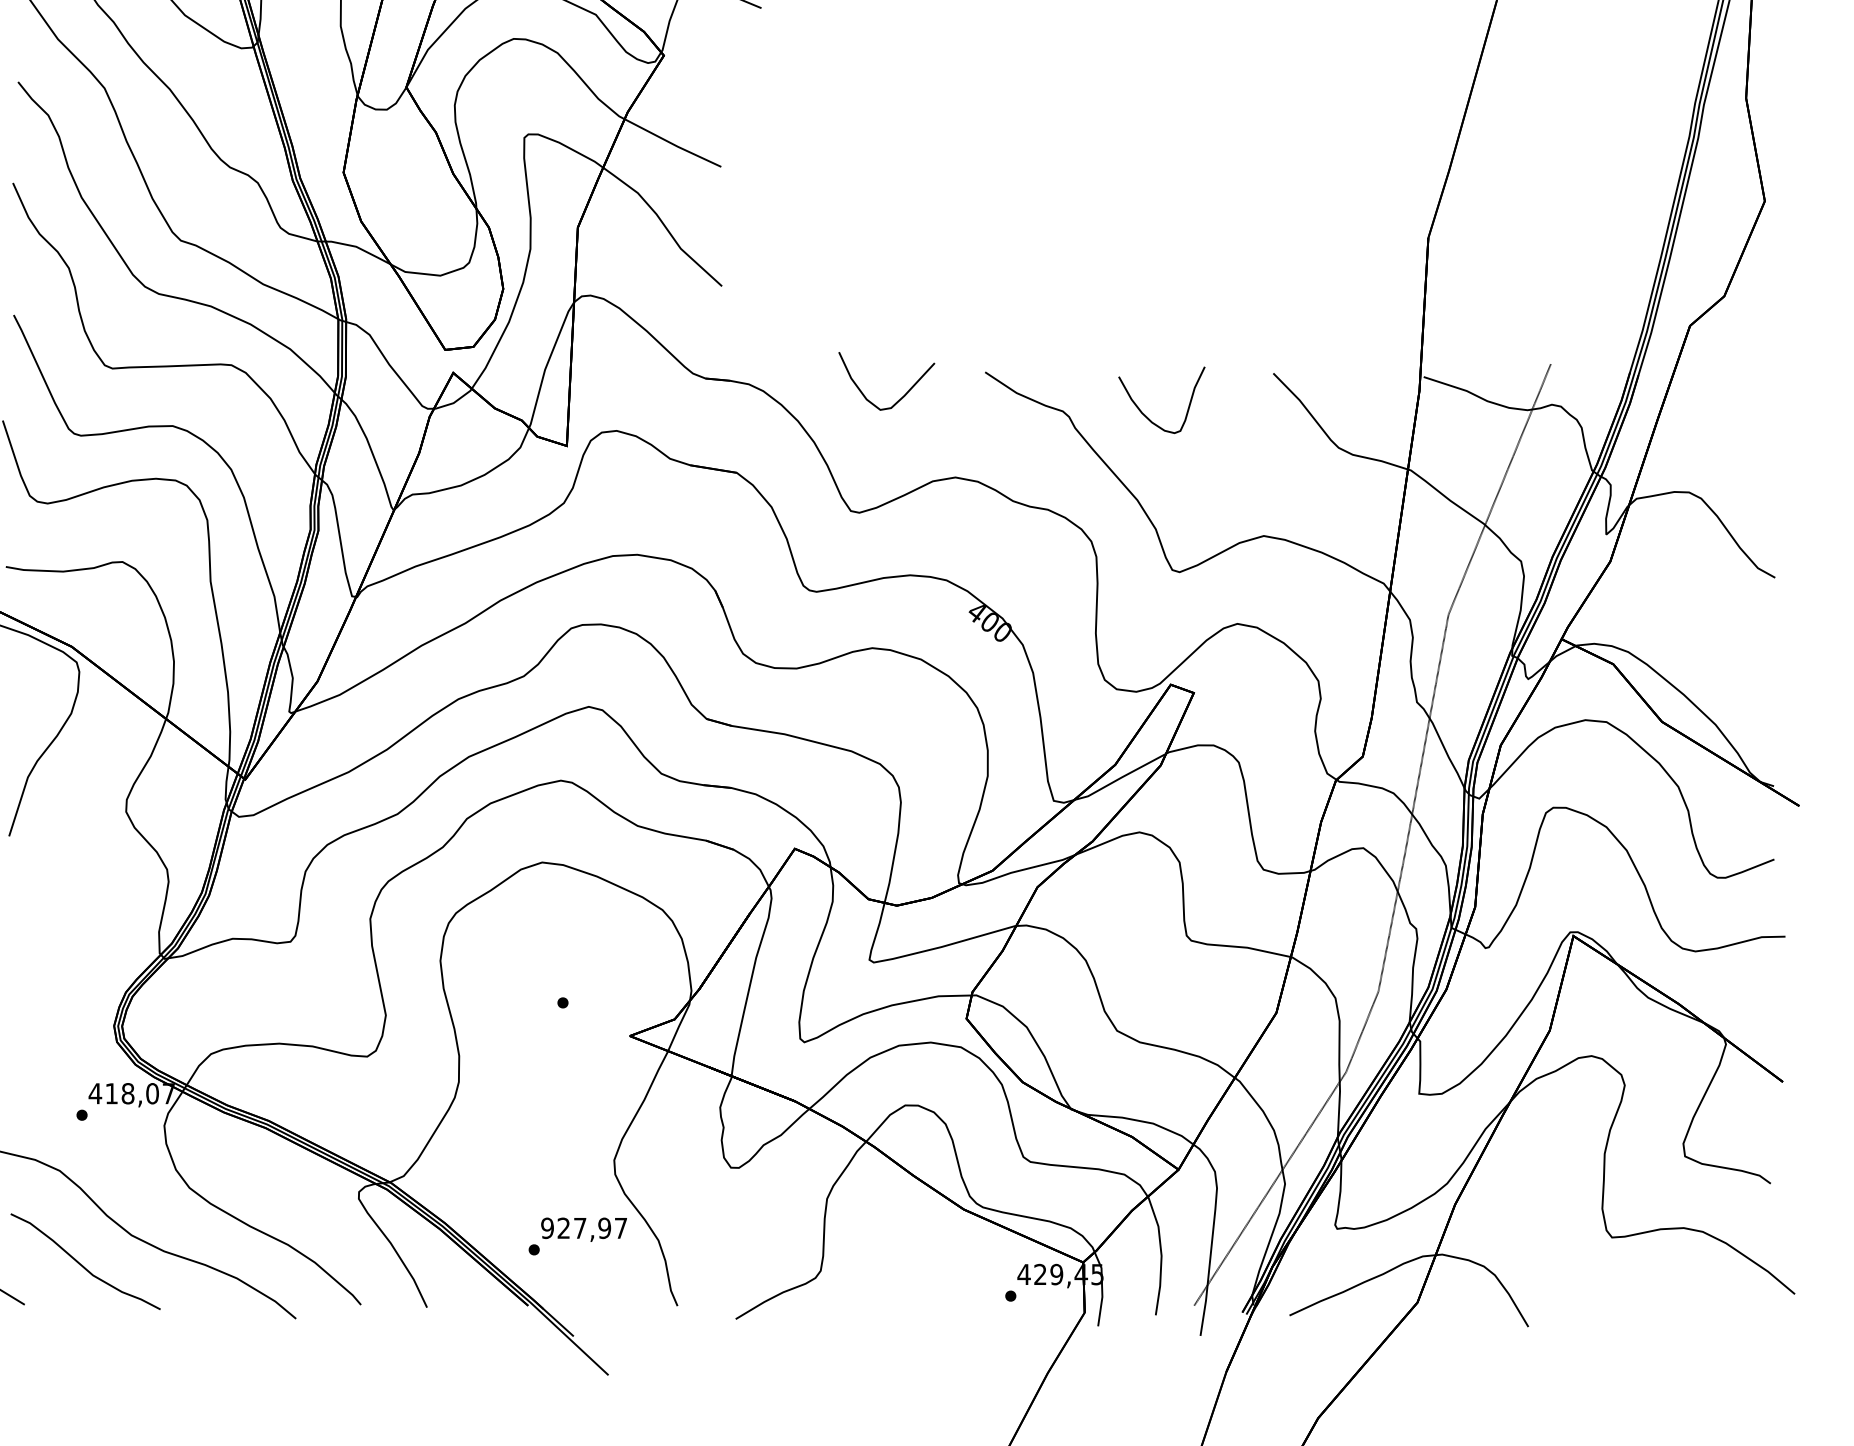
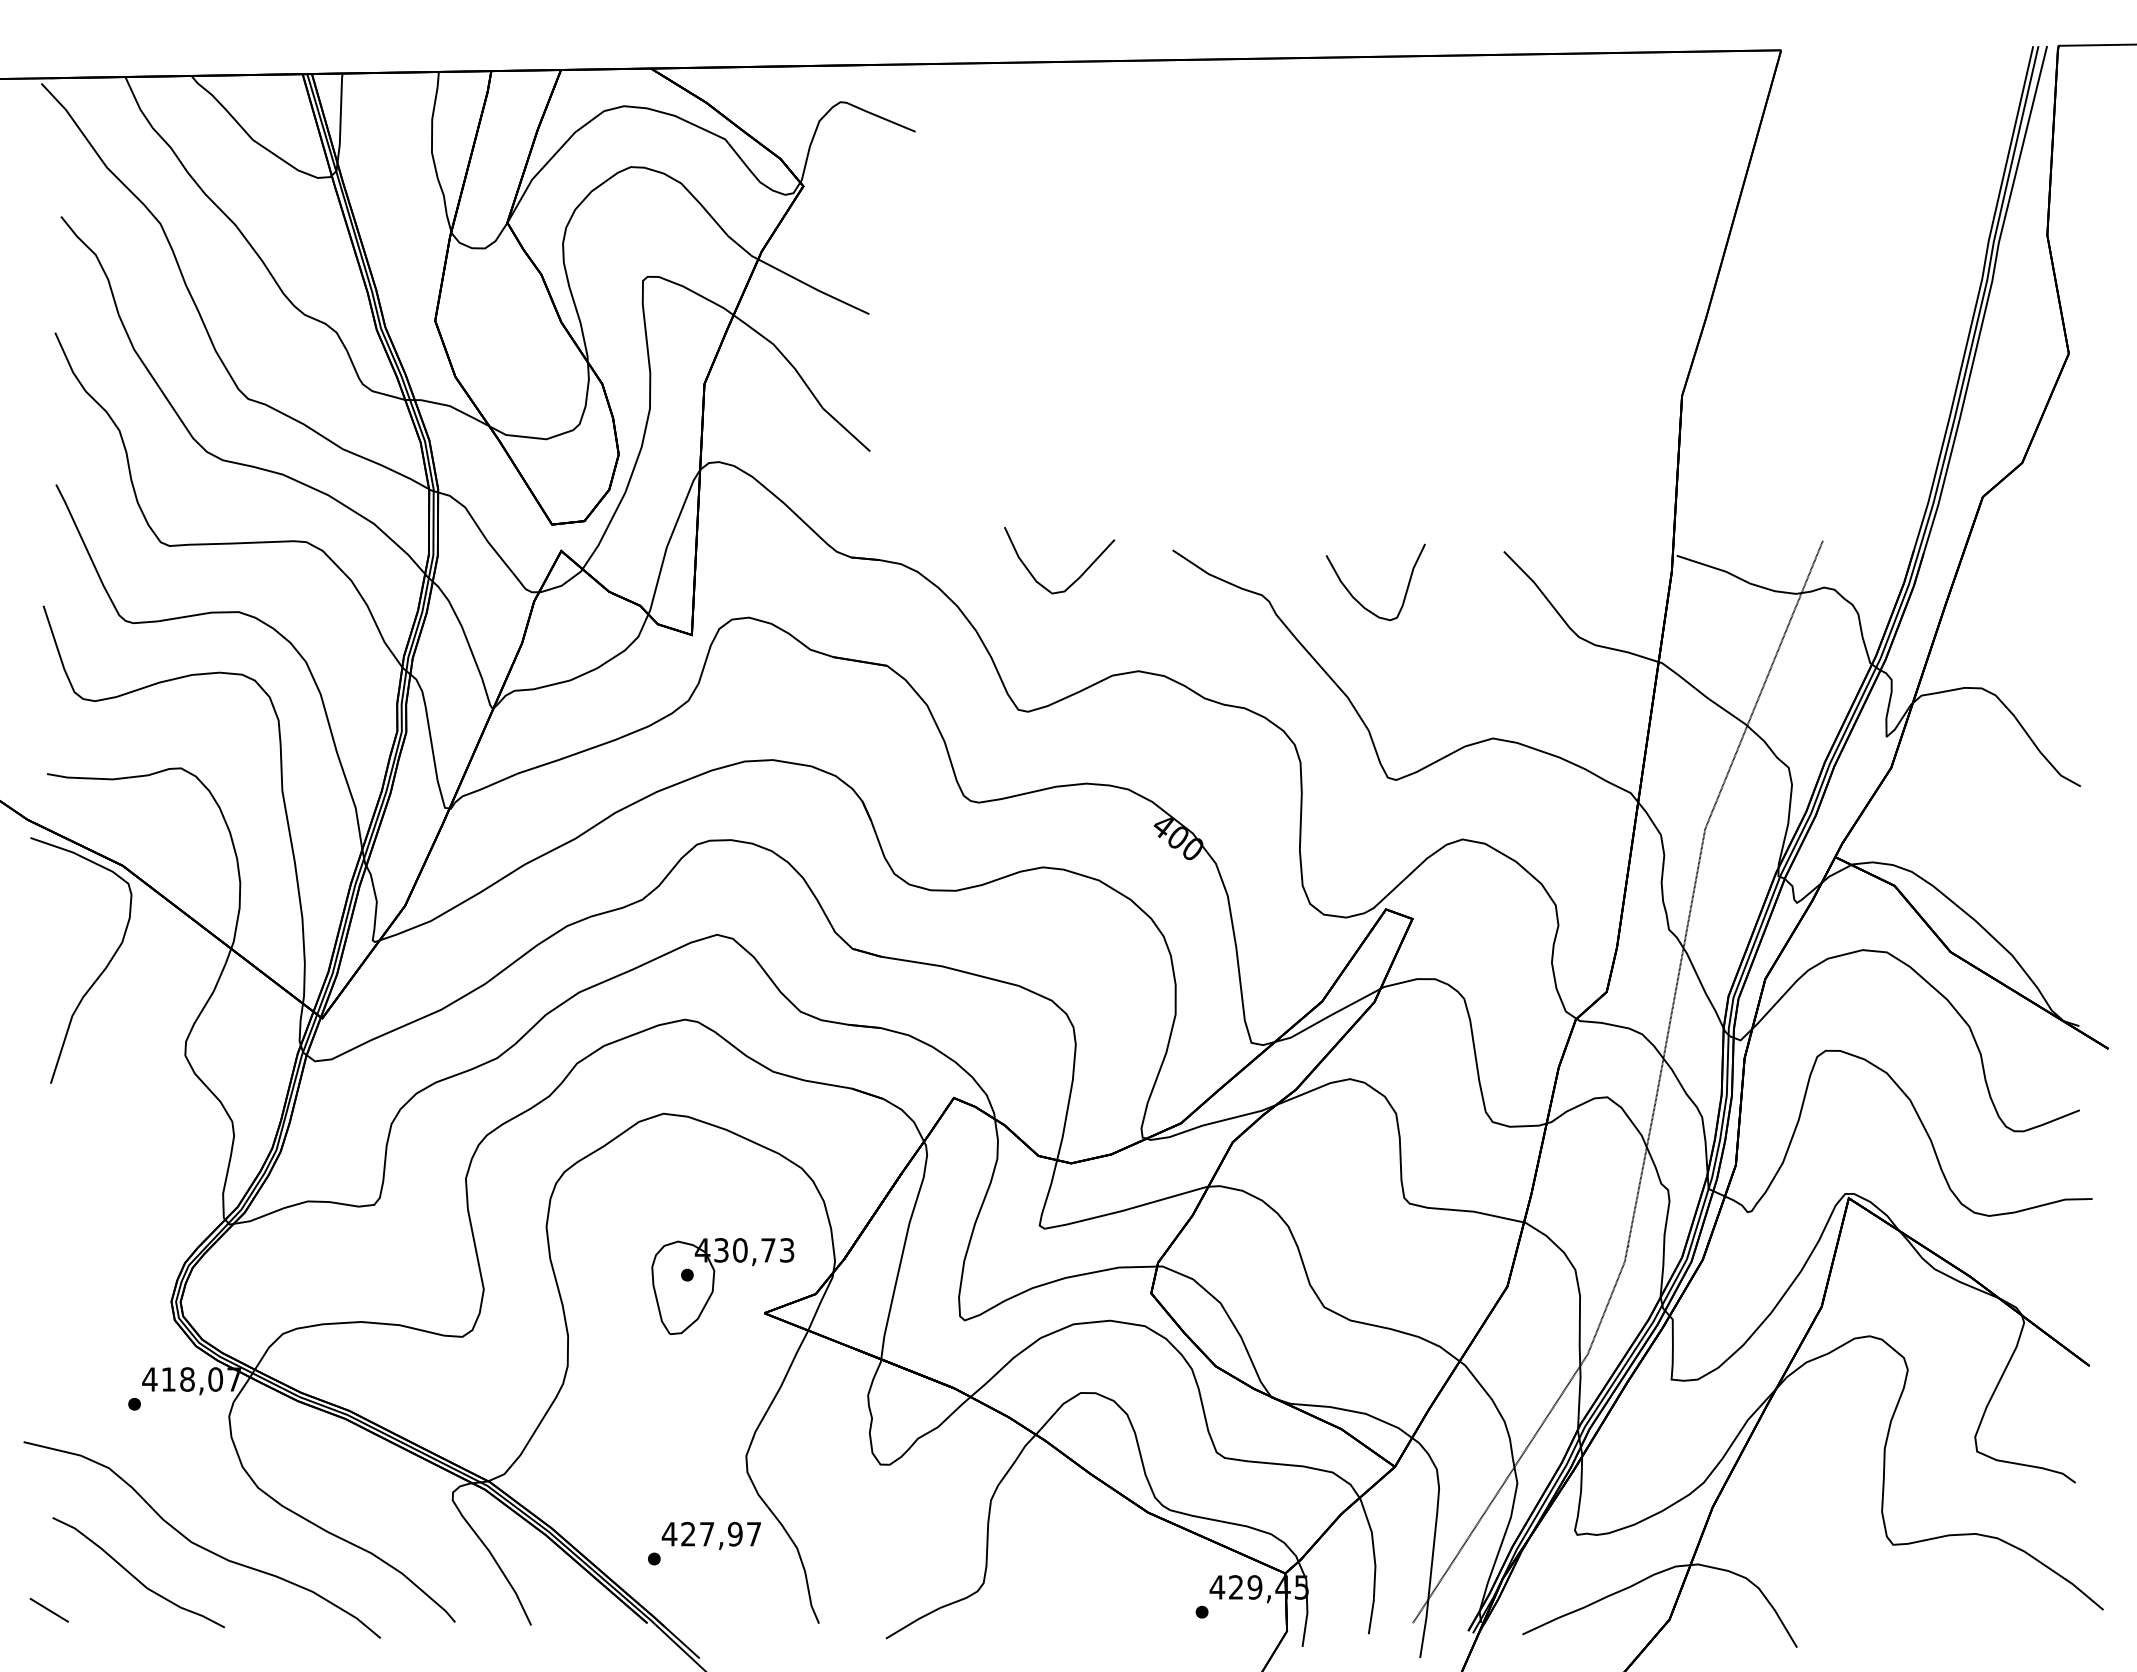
part: (586, 1011) -> (714, 1285), added
text: (547, 1227) -> (669, 1533), 927,97 -> 427,97

